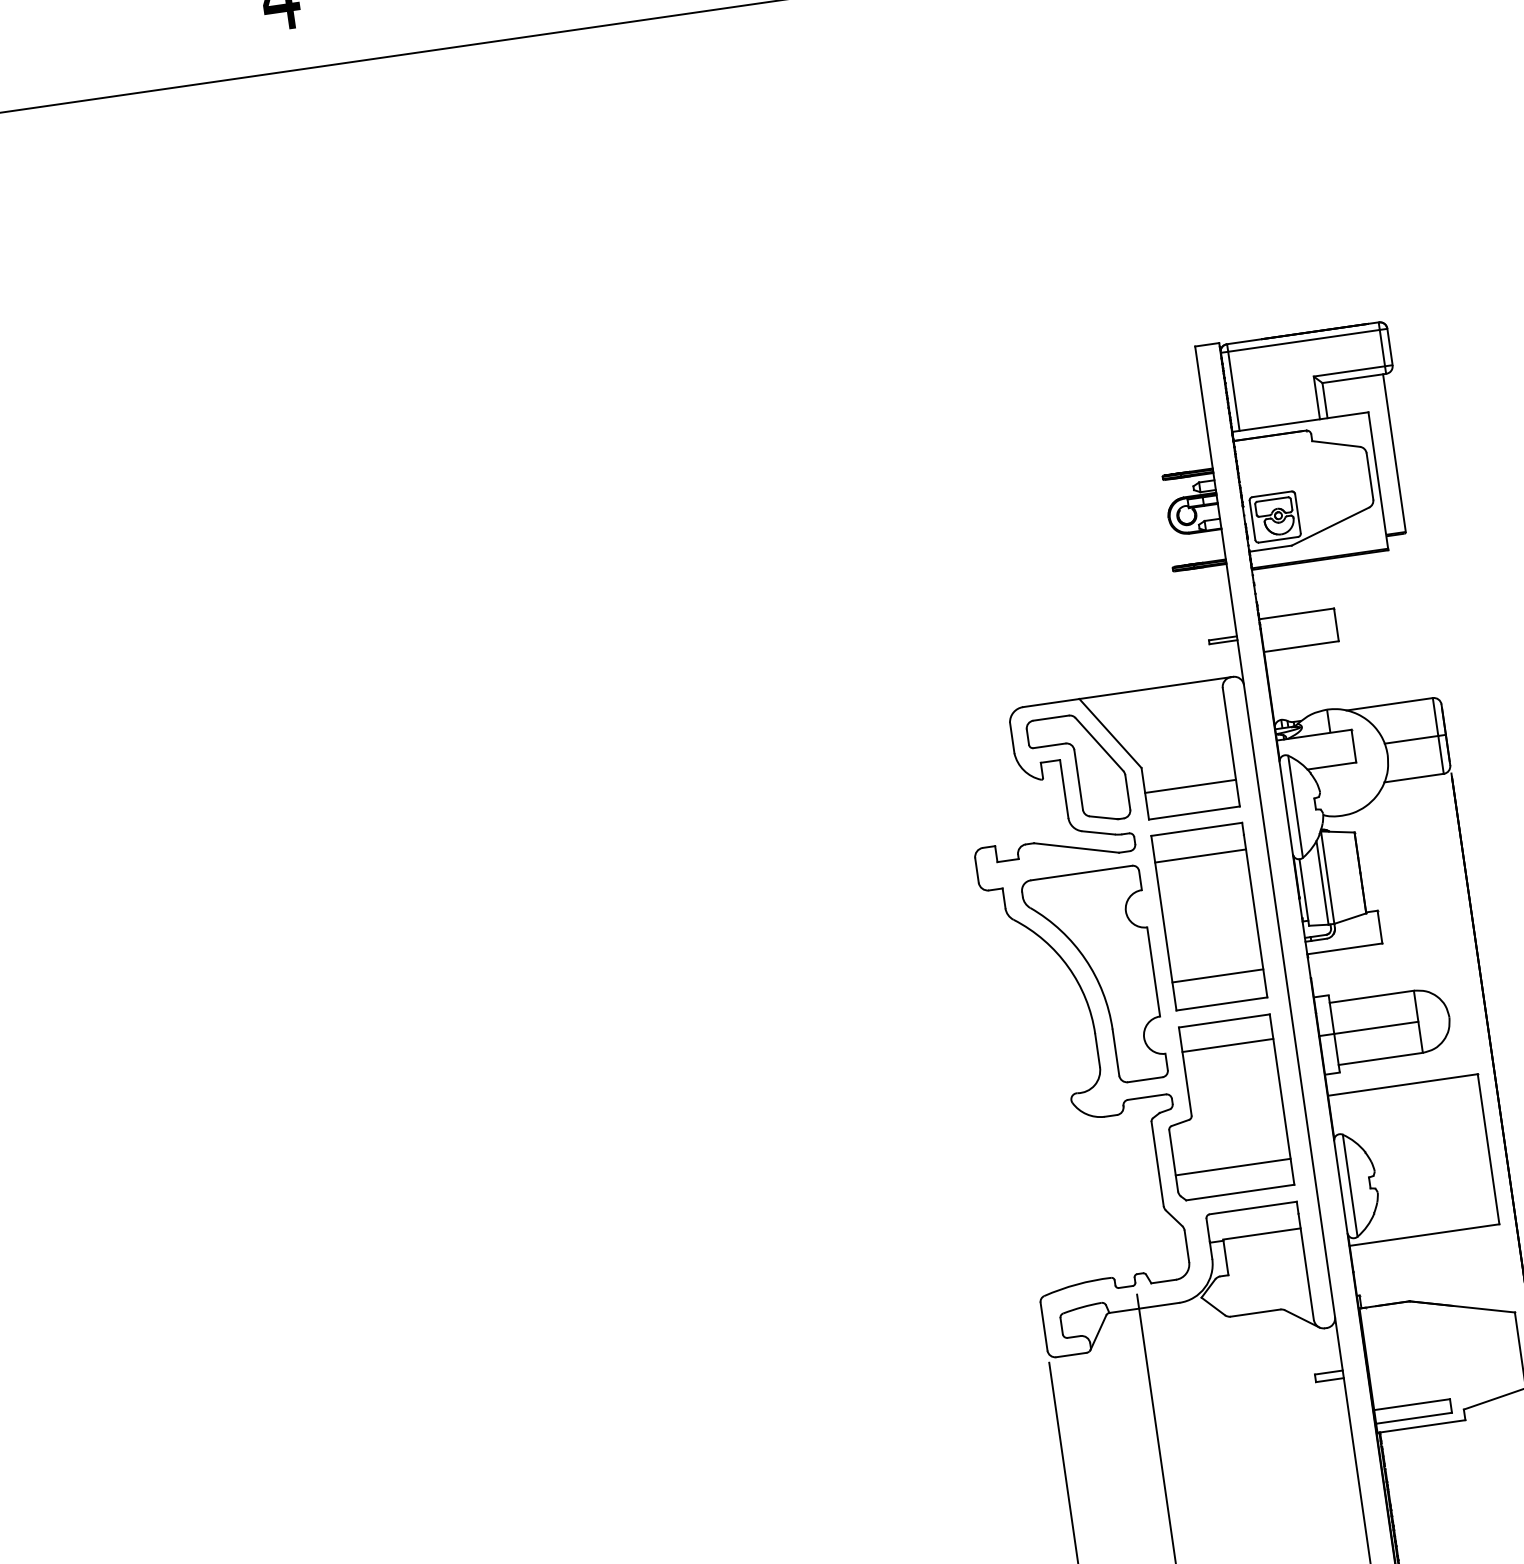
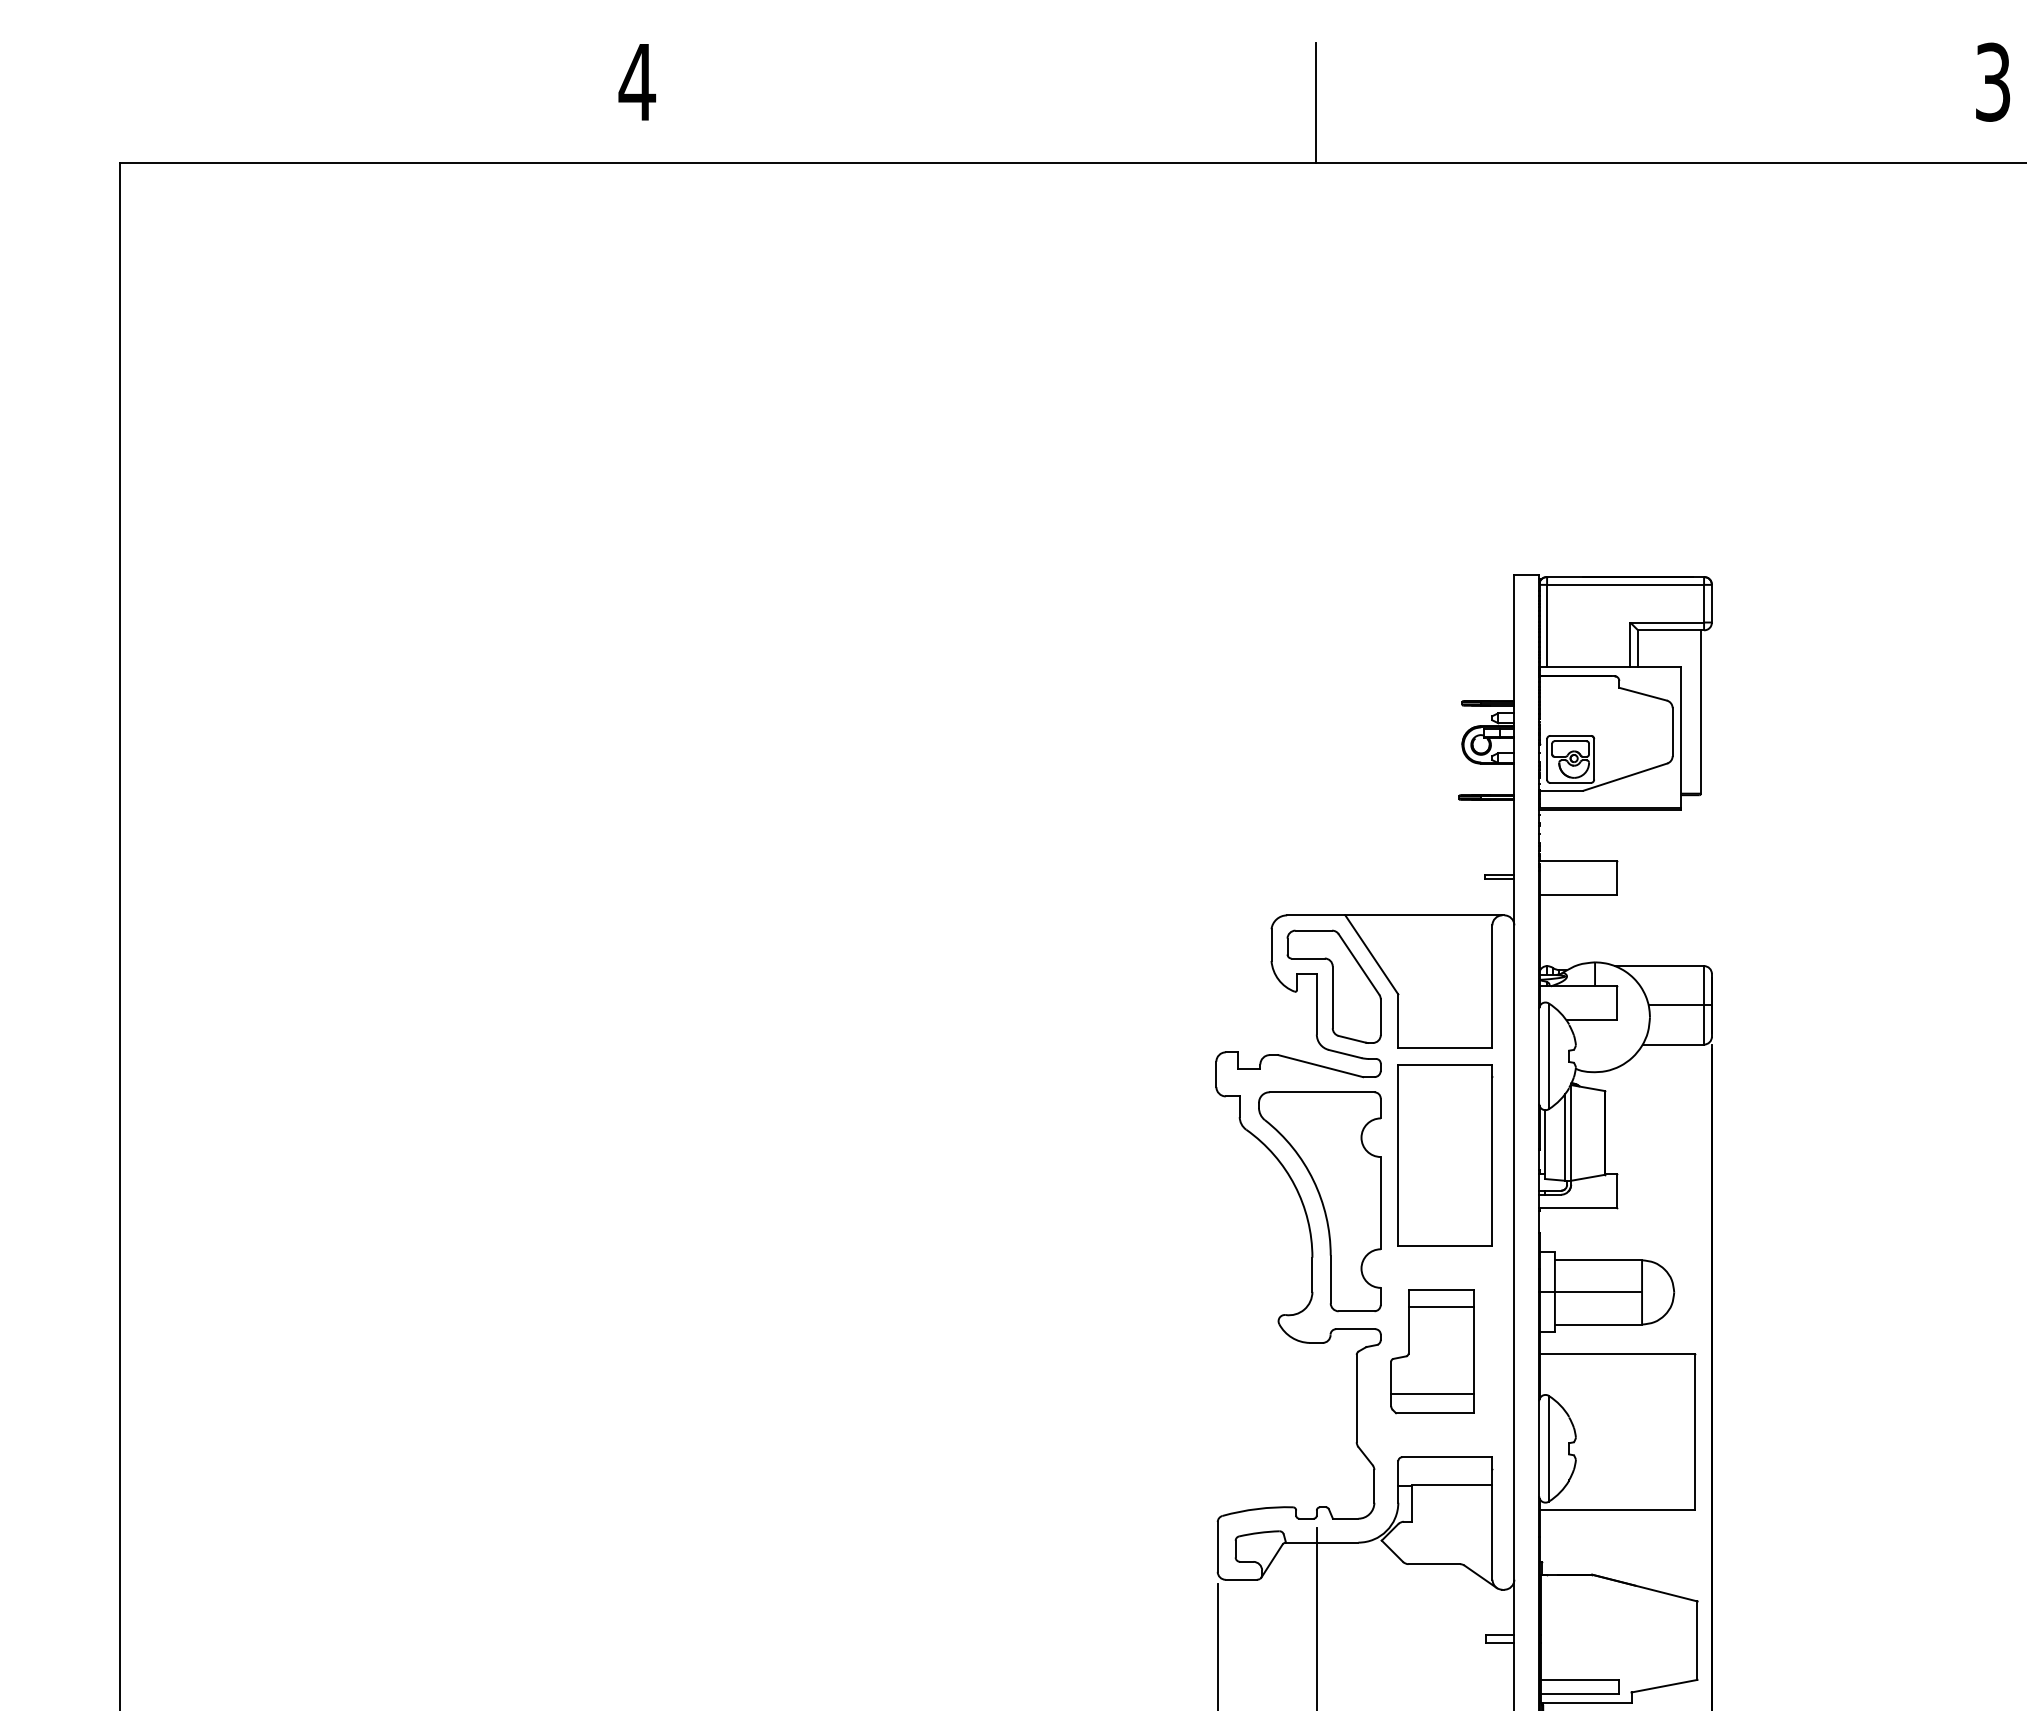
line: (1190, 786) -> (1445, 1020), removed
line: (1200, 856) -> (1445, 1092), removed
line: (1218, 975) -> (1445, 1216), removed
part: (1224, 1108) -> (1432, 1351), size x0.7

